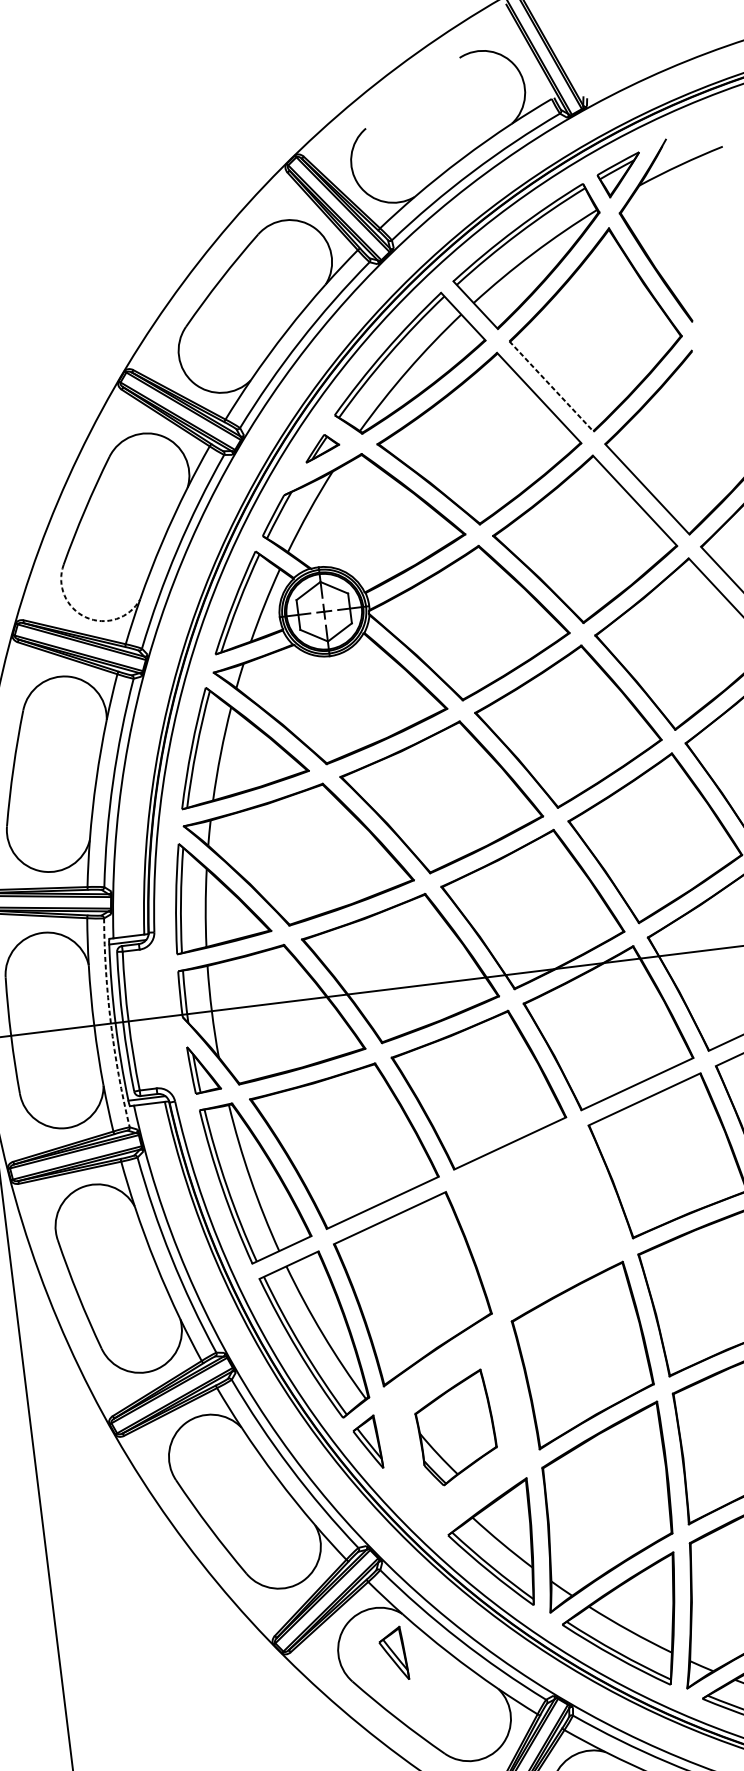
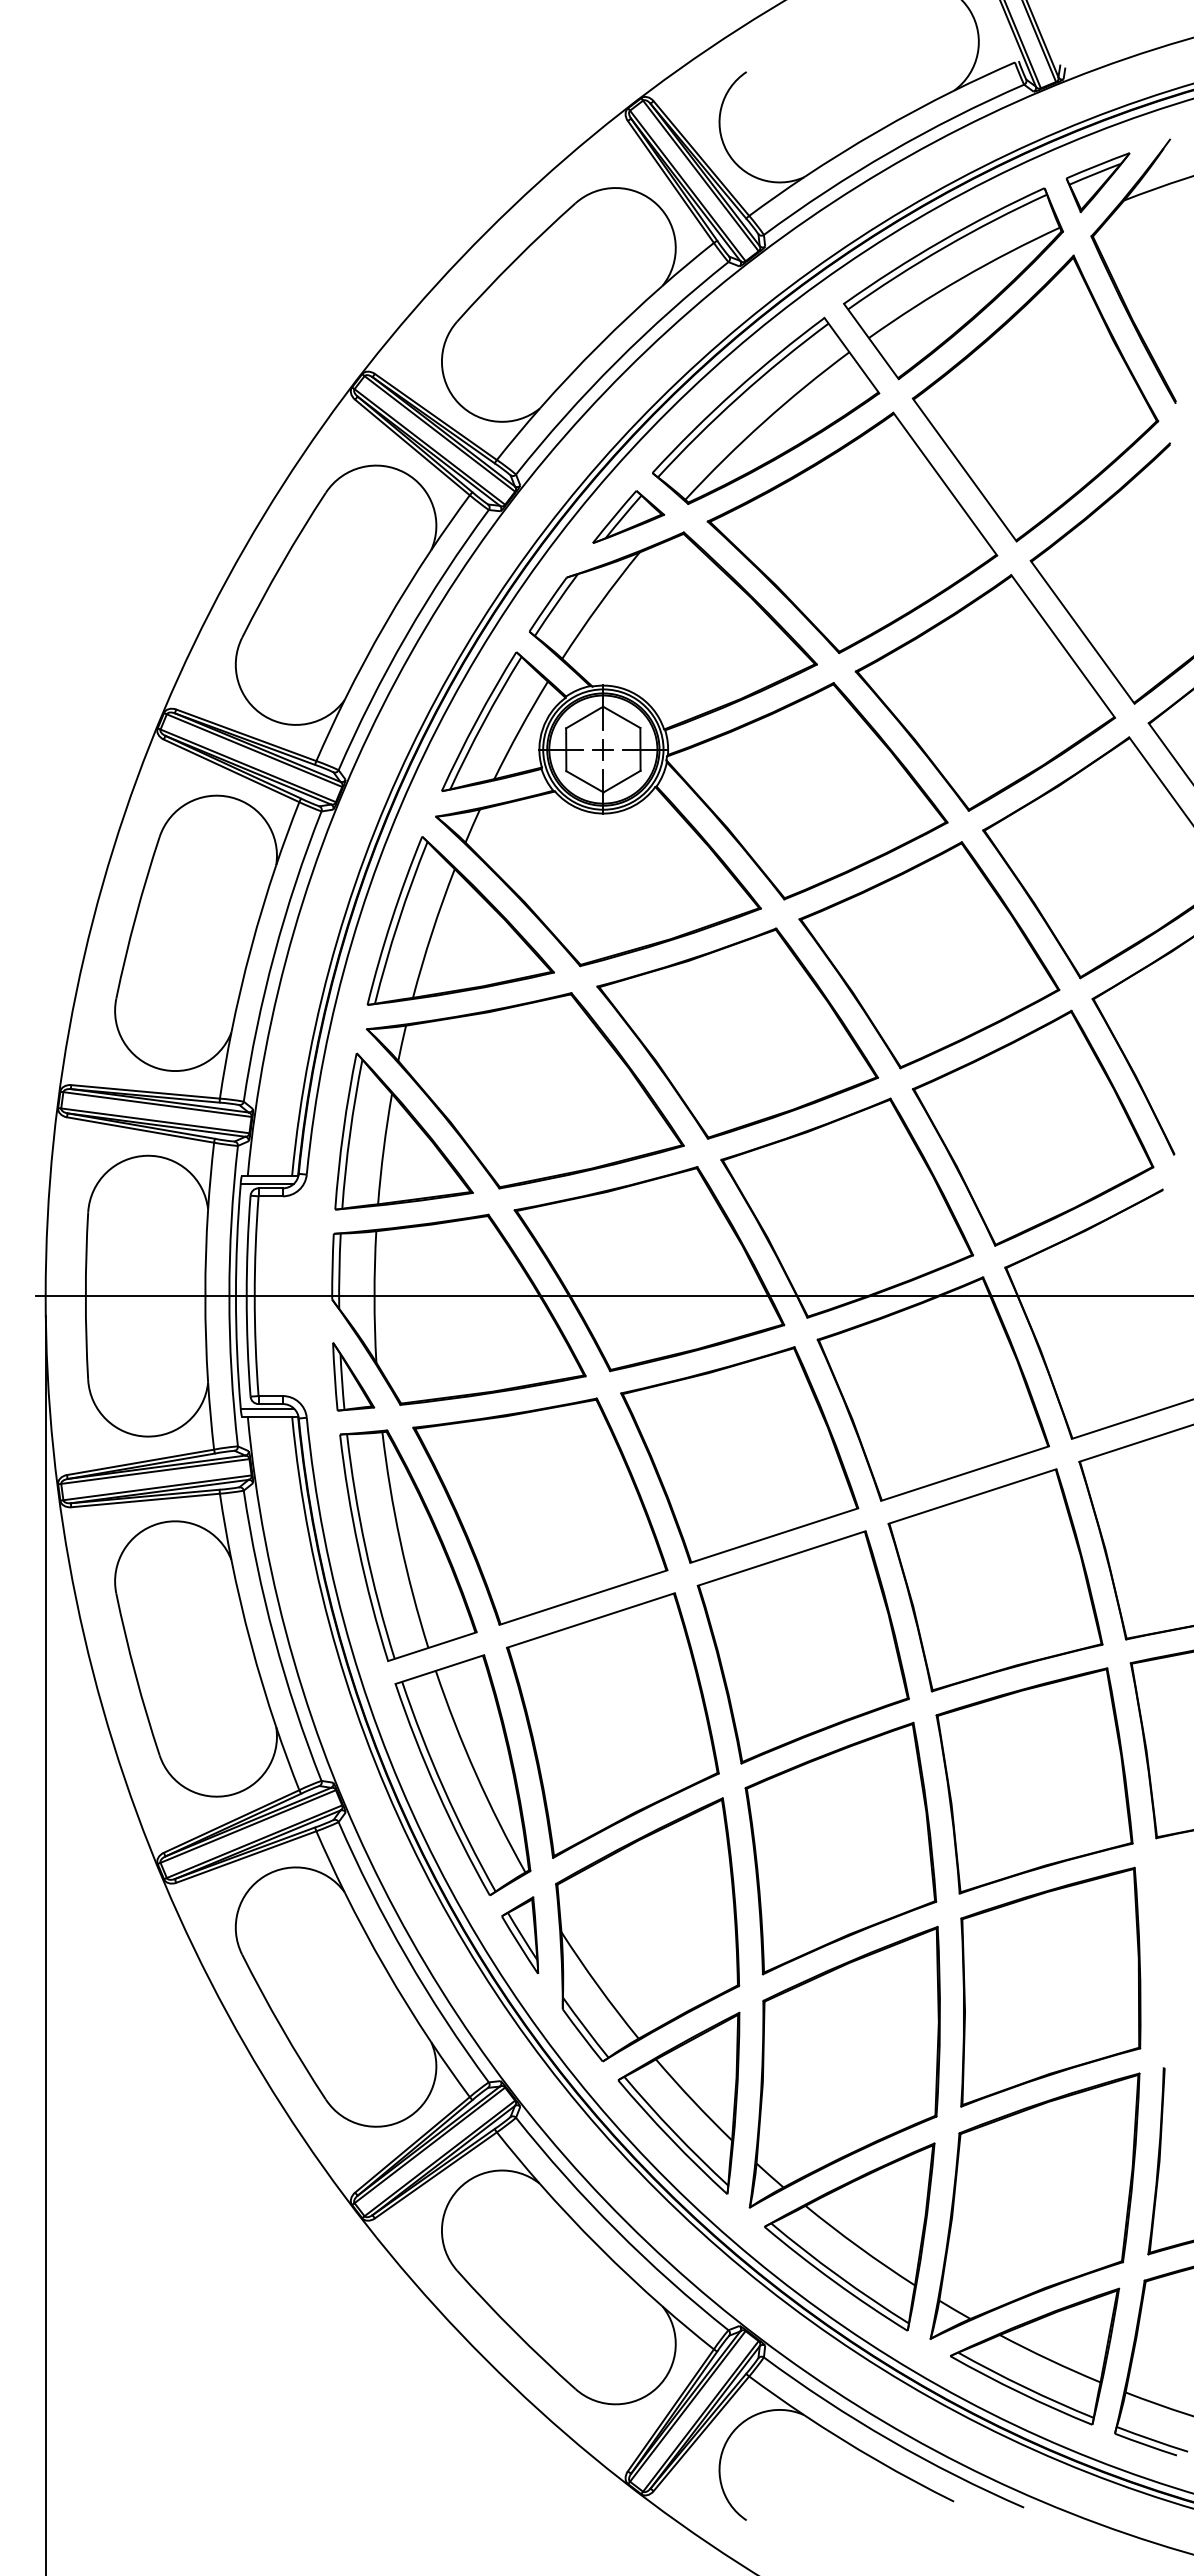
line: (552, 386) -> (965, 470), dashed -> solid
part: (321, 447) -> (628, 516), size x1.43
arc: (85, 617) -> (264, 716), dashed -> solid
arc: (111, 1023) -> (229, 1296), dashed -> solid
part: (539, 1218) -> (802, 1647), added
part: (455, 1428) -> (647, 1929), size x1.67
part: (393, 1654) -> (520, 2239), removed

